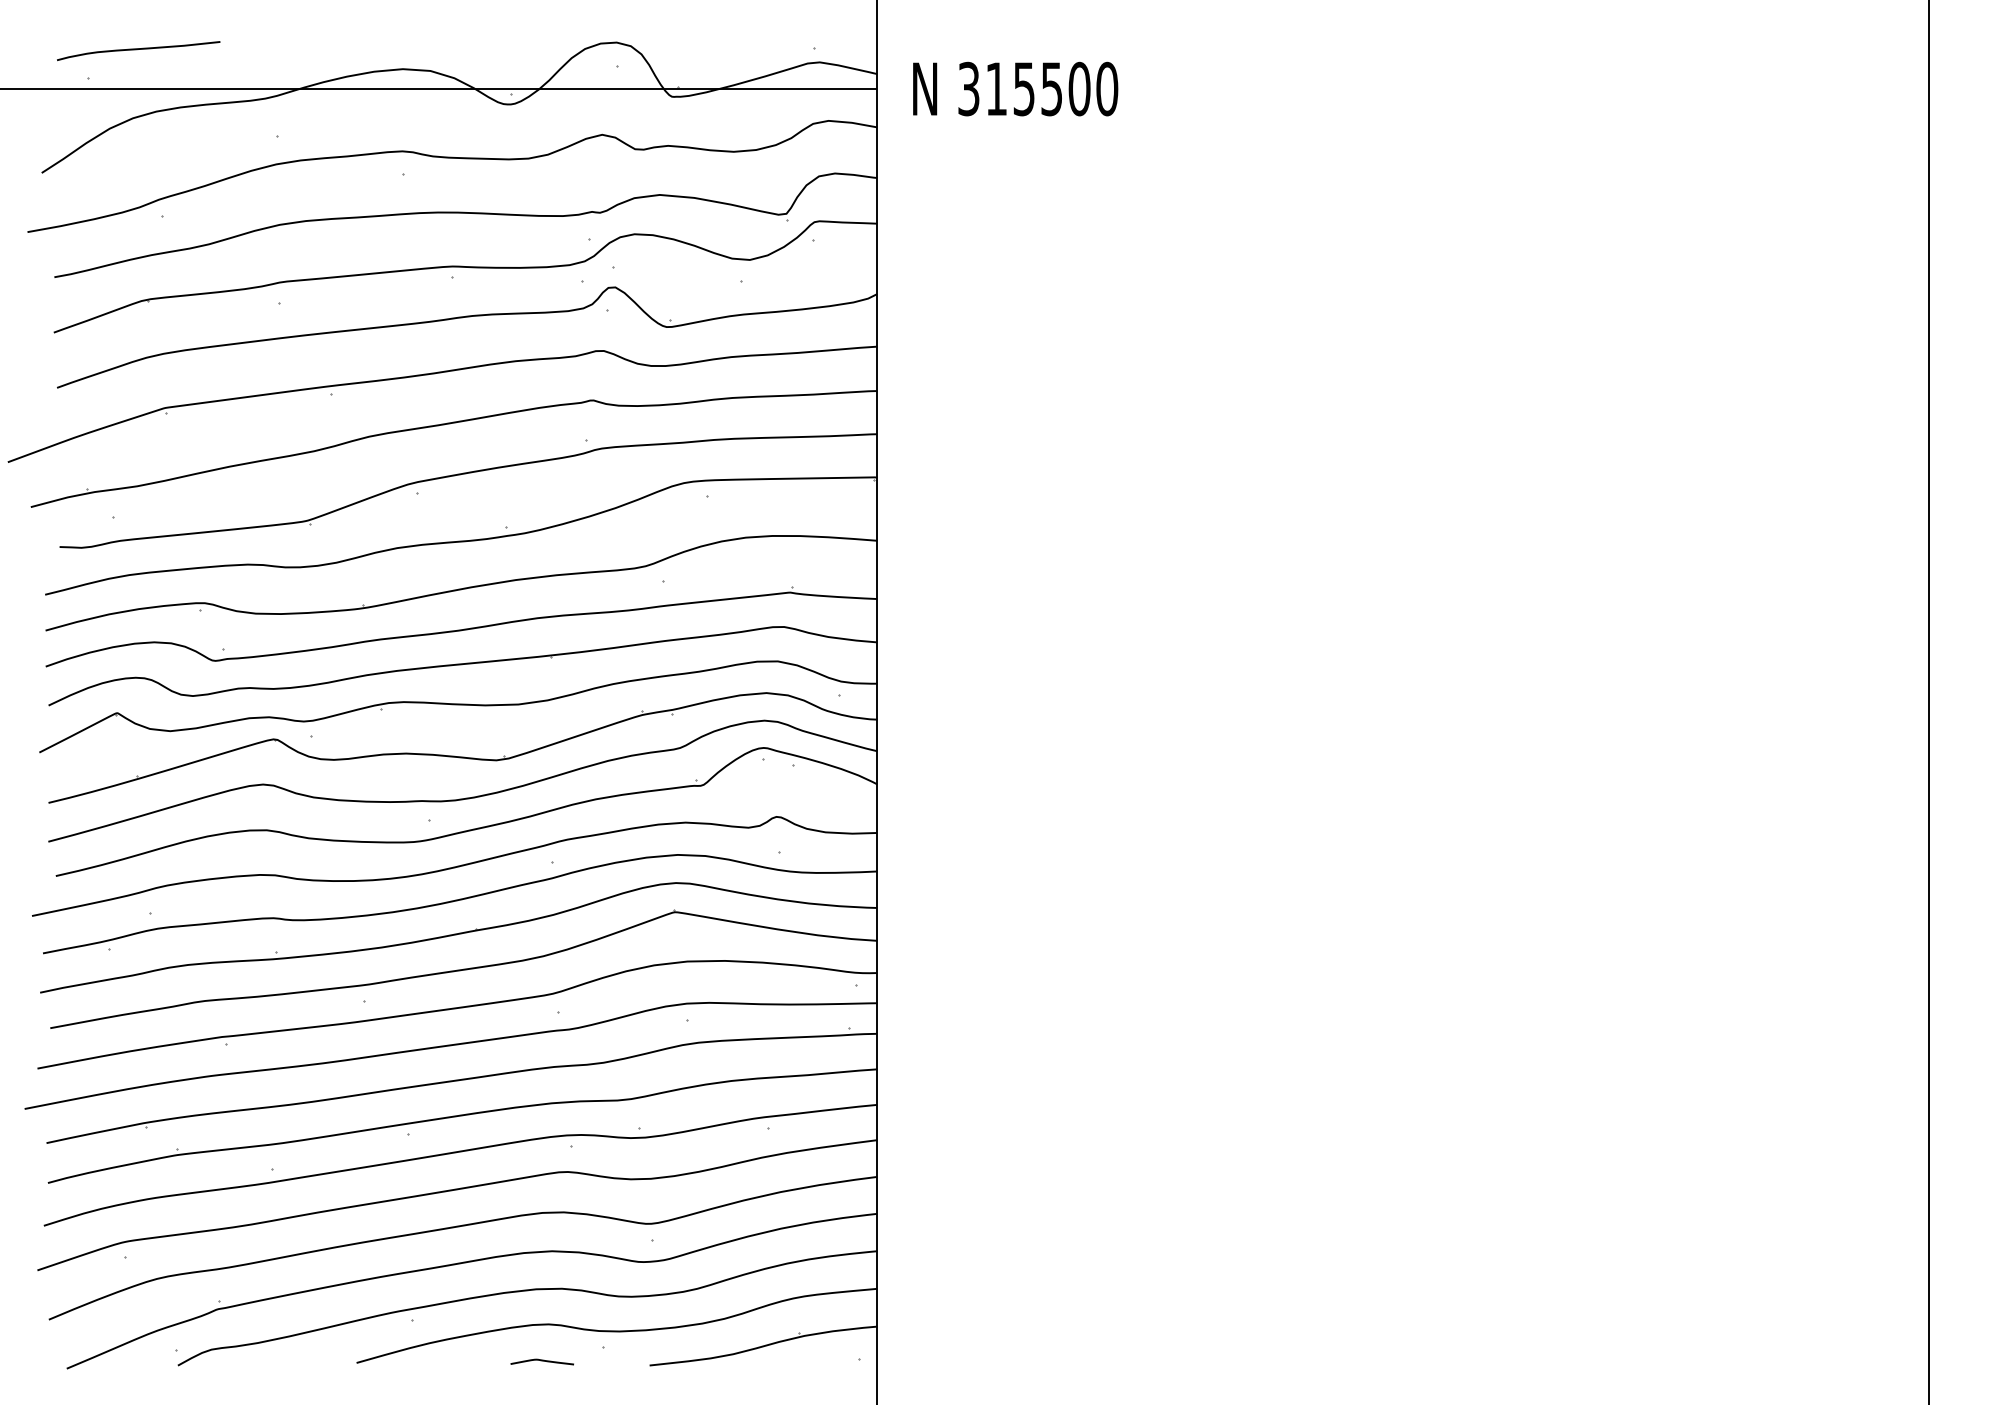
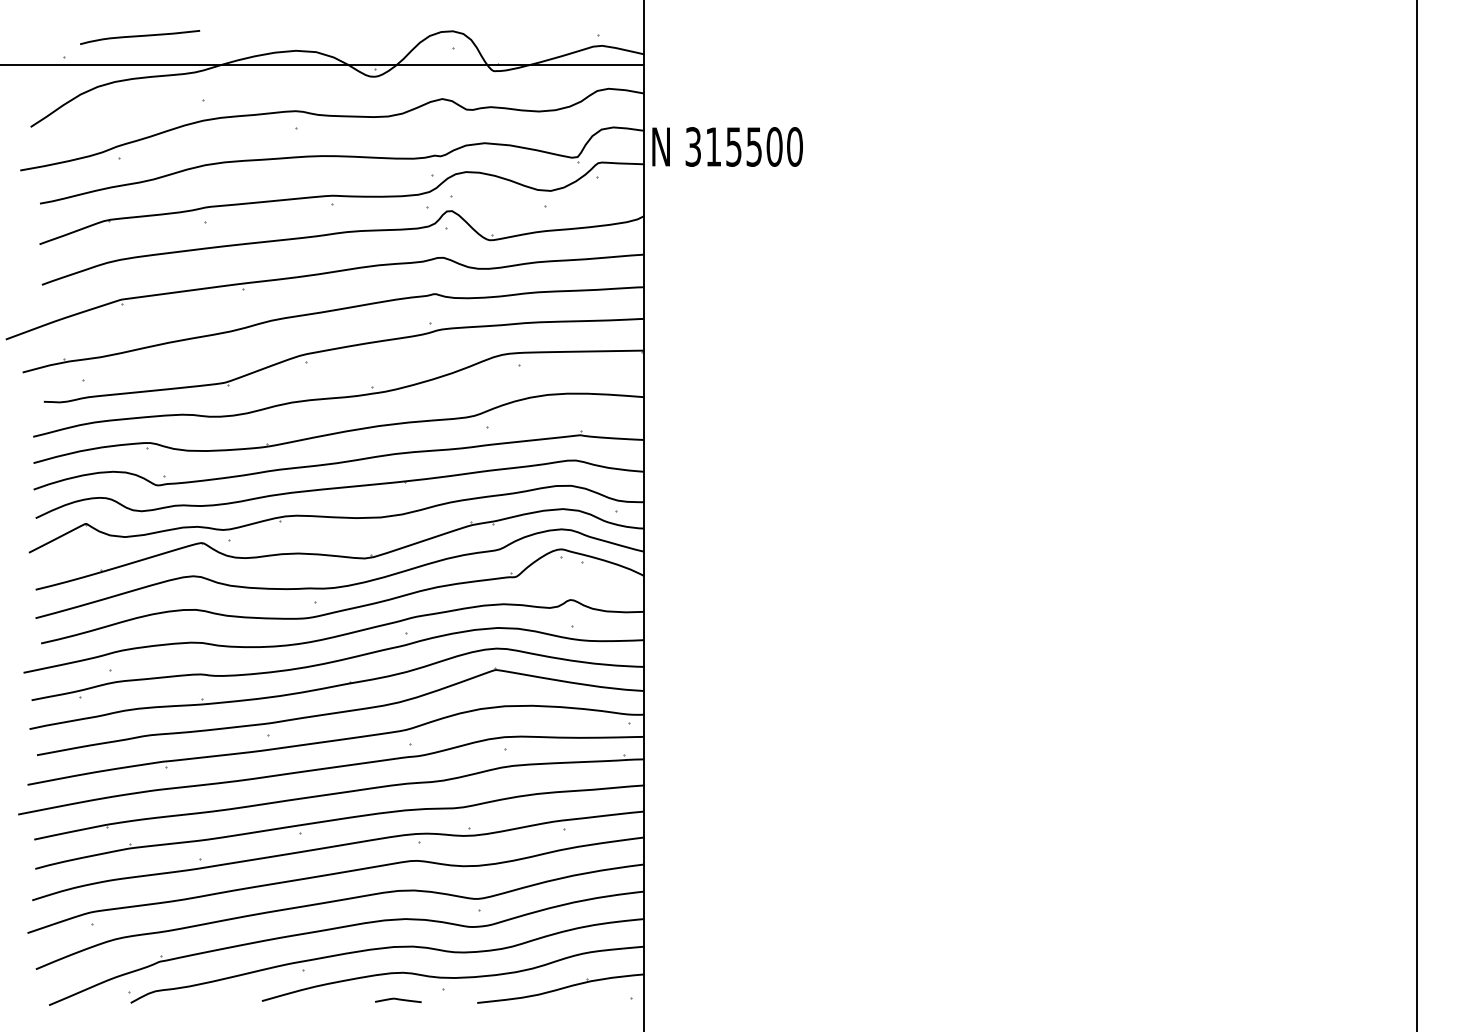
curve: (137, 50) -> (139, 37), moved
text: (1015, 88) -> (727, 146), moved

